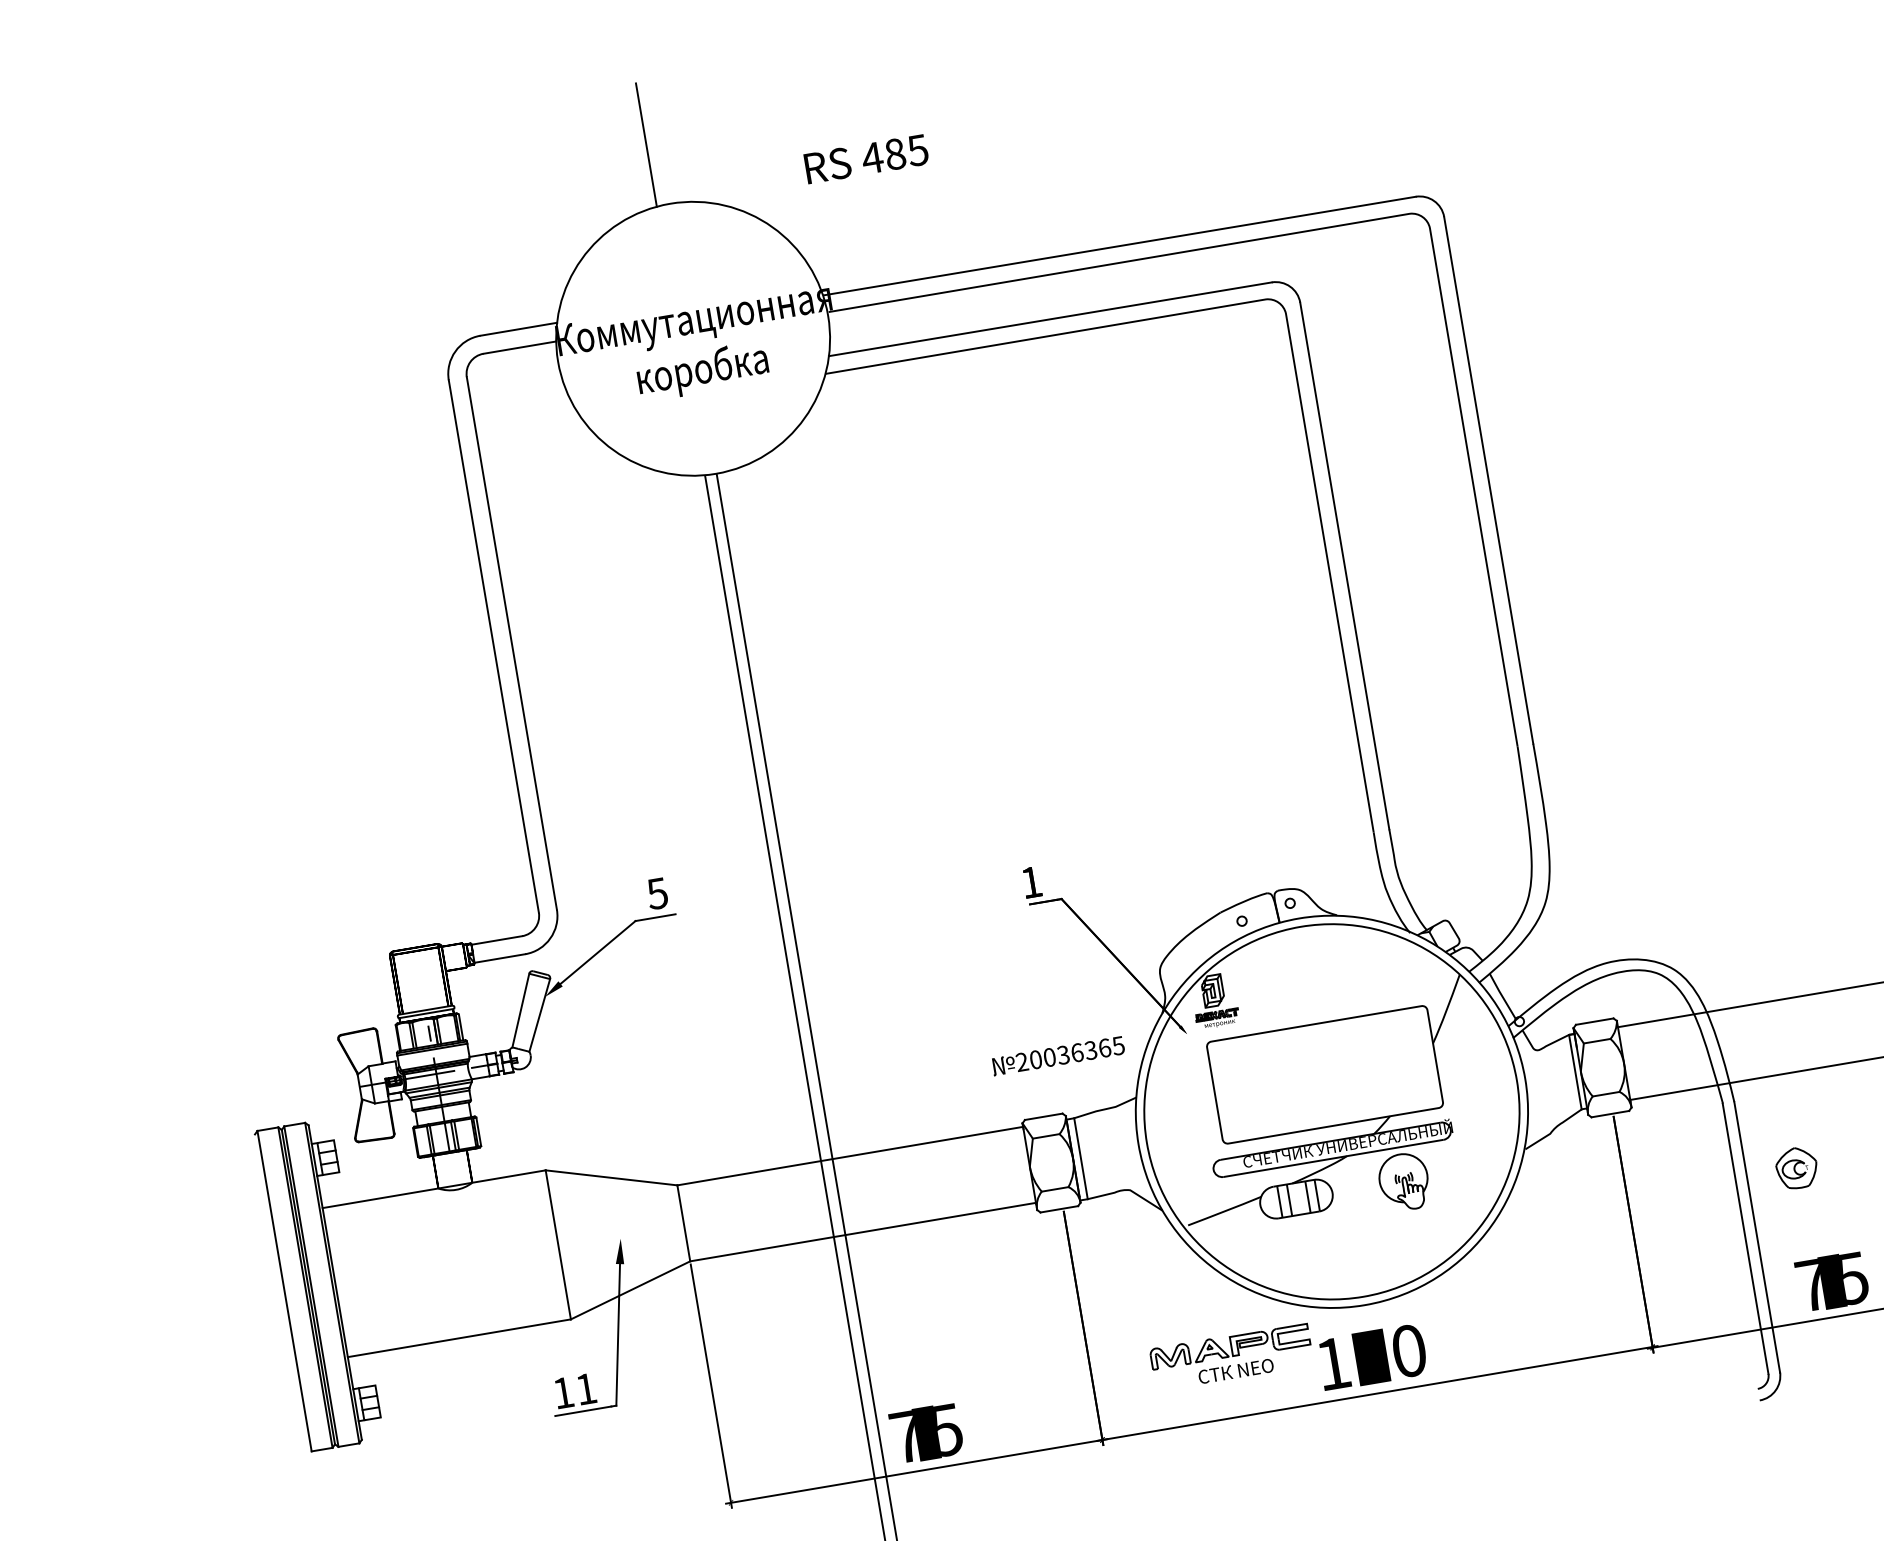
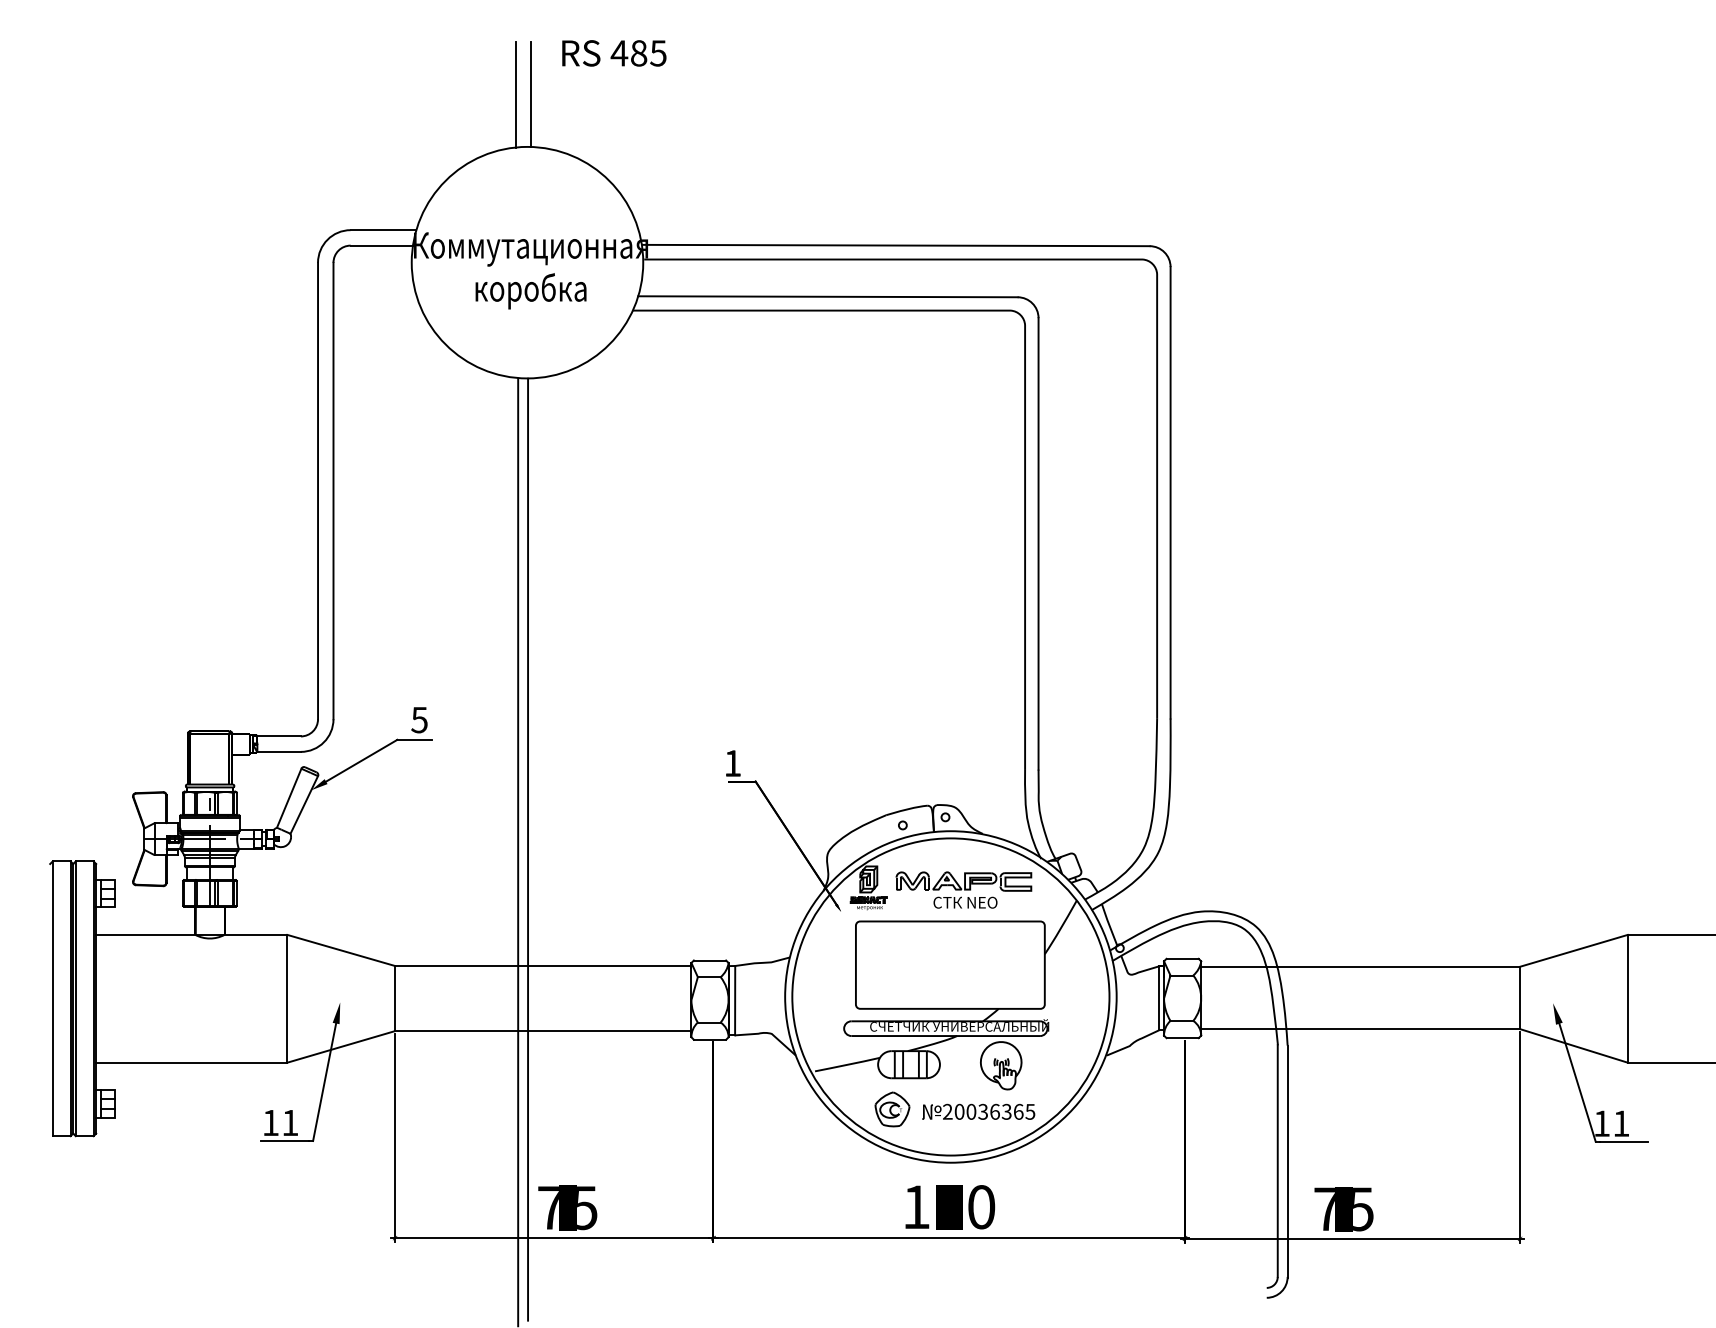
line: (664, 141) -> (531, 94), added
text: (866, 159) -> (614, 53), moved
text: (1057, 1055) -> (978, 1111), moved
part: (1796, 1168) -> (892, 1109), moved
part: (1231, 1356) -> (963, 889), moved

